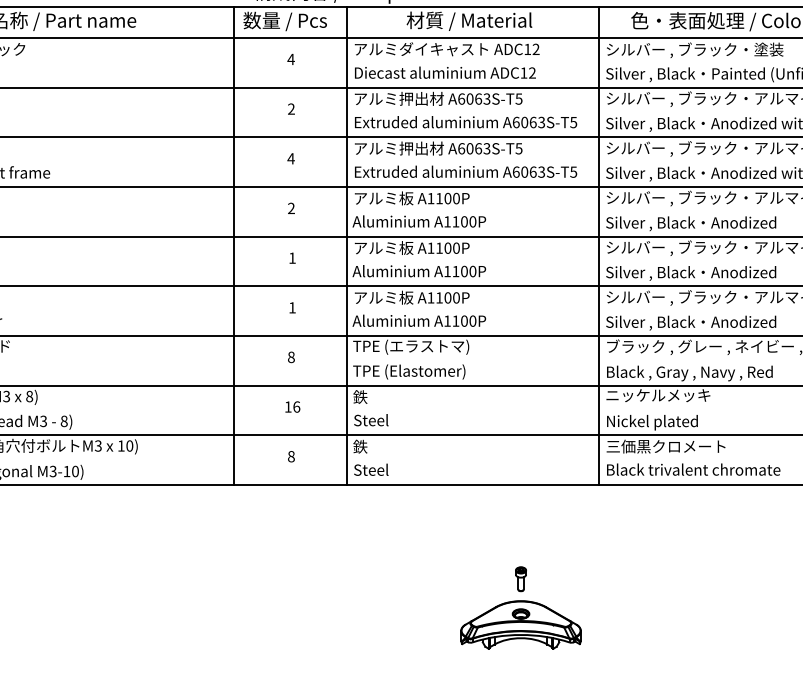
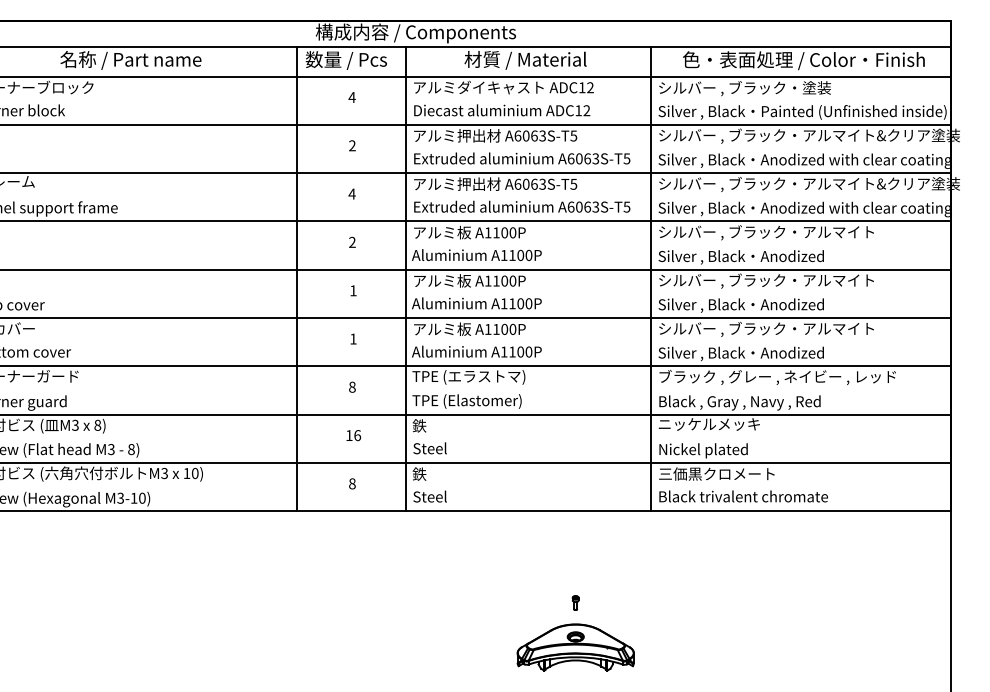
part: (520, 578) -> (575, 602), size x0.6

